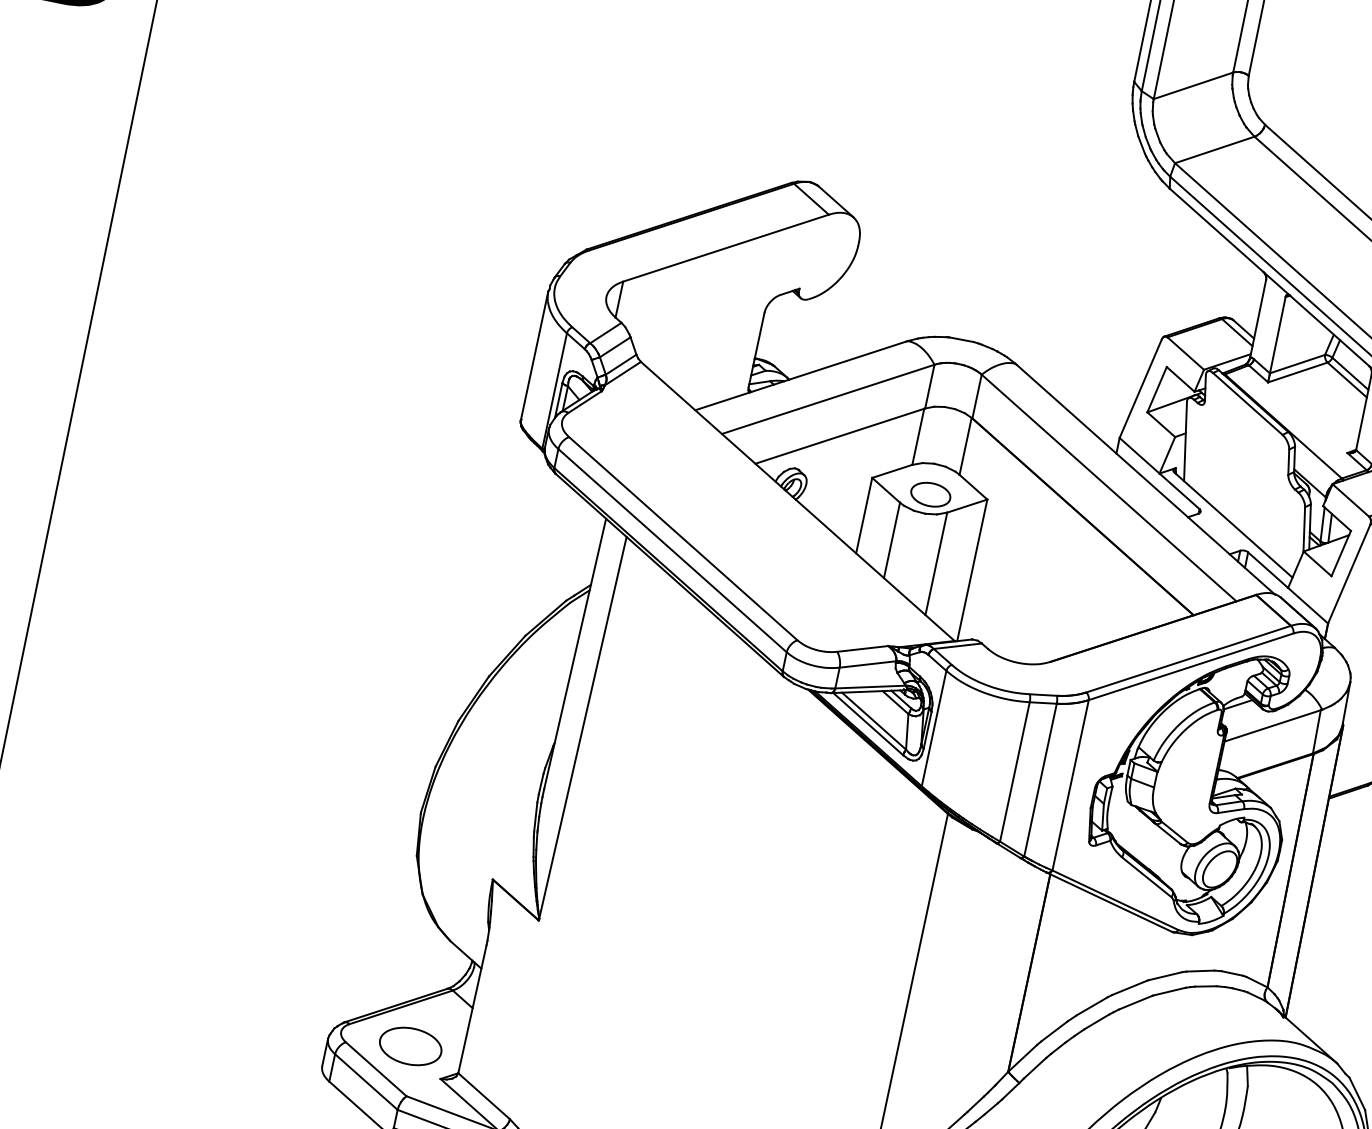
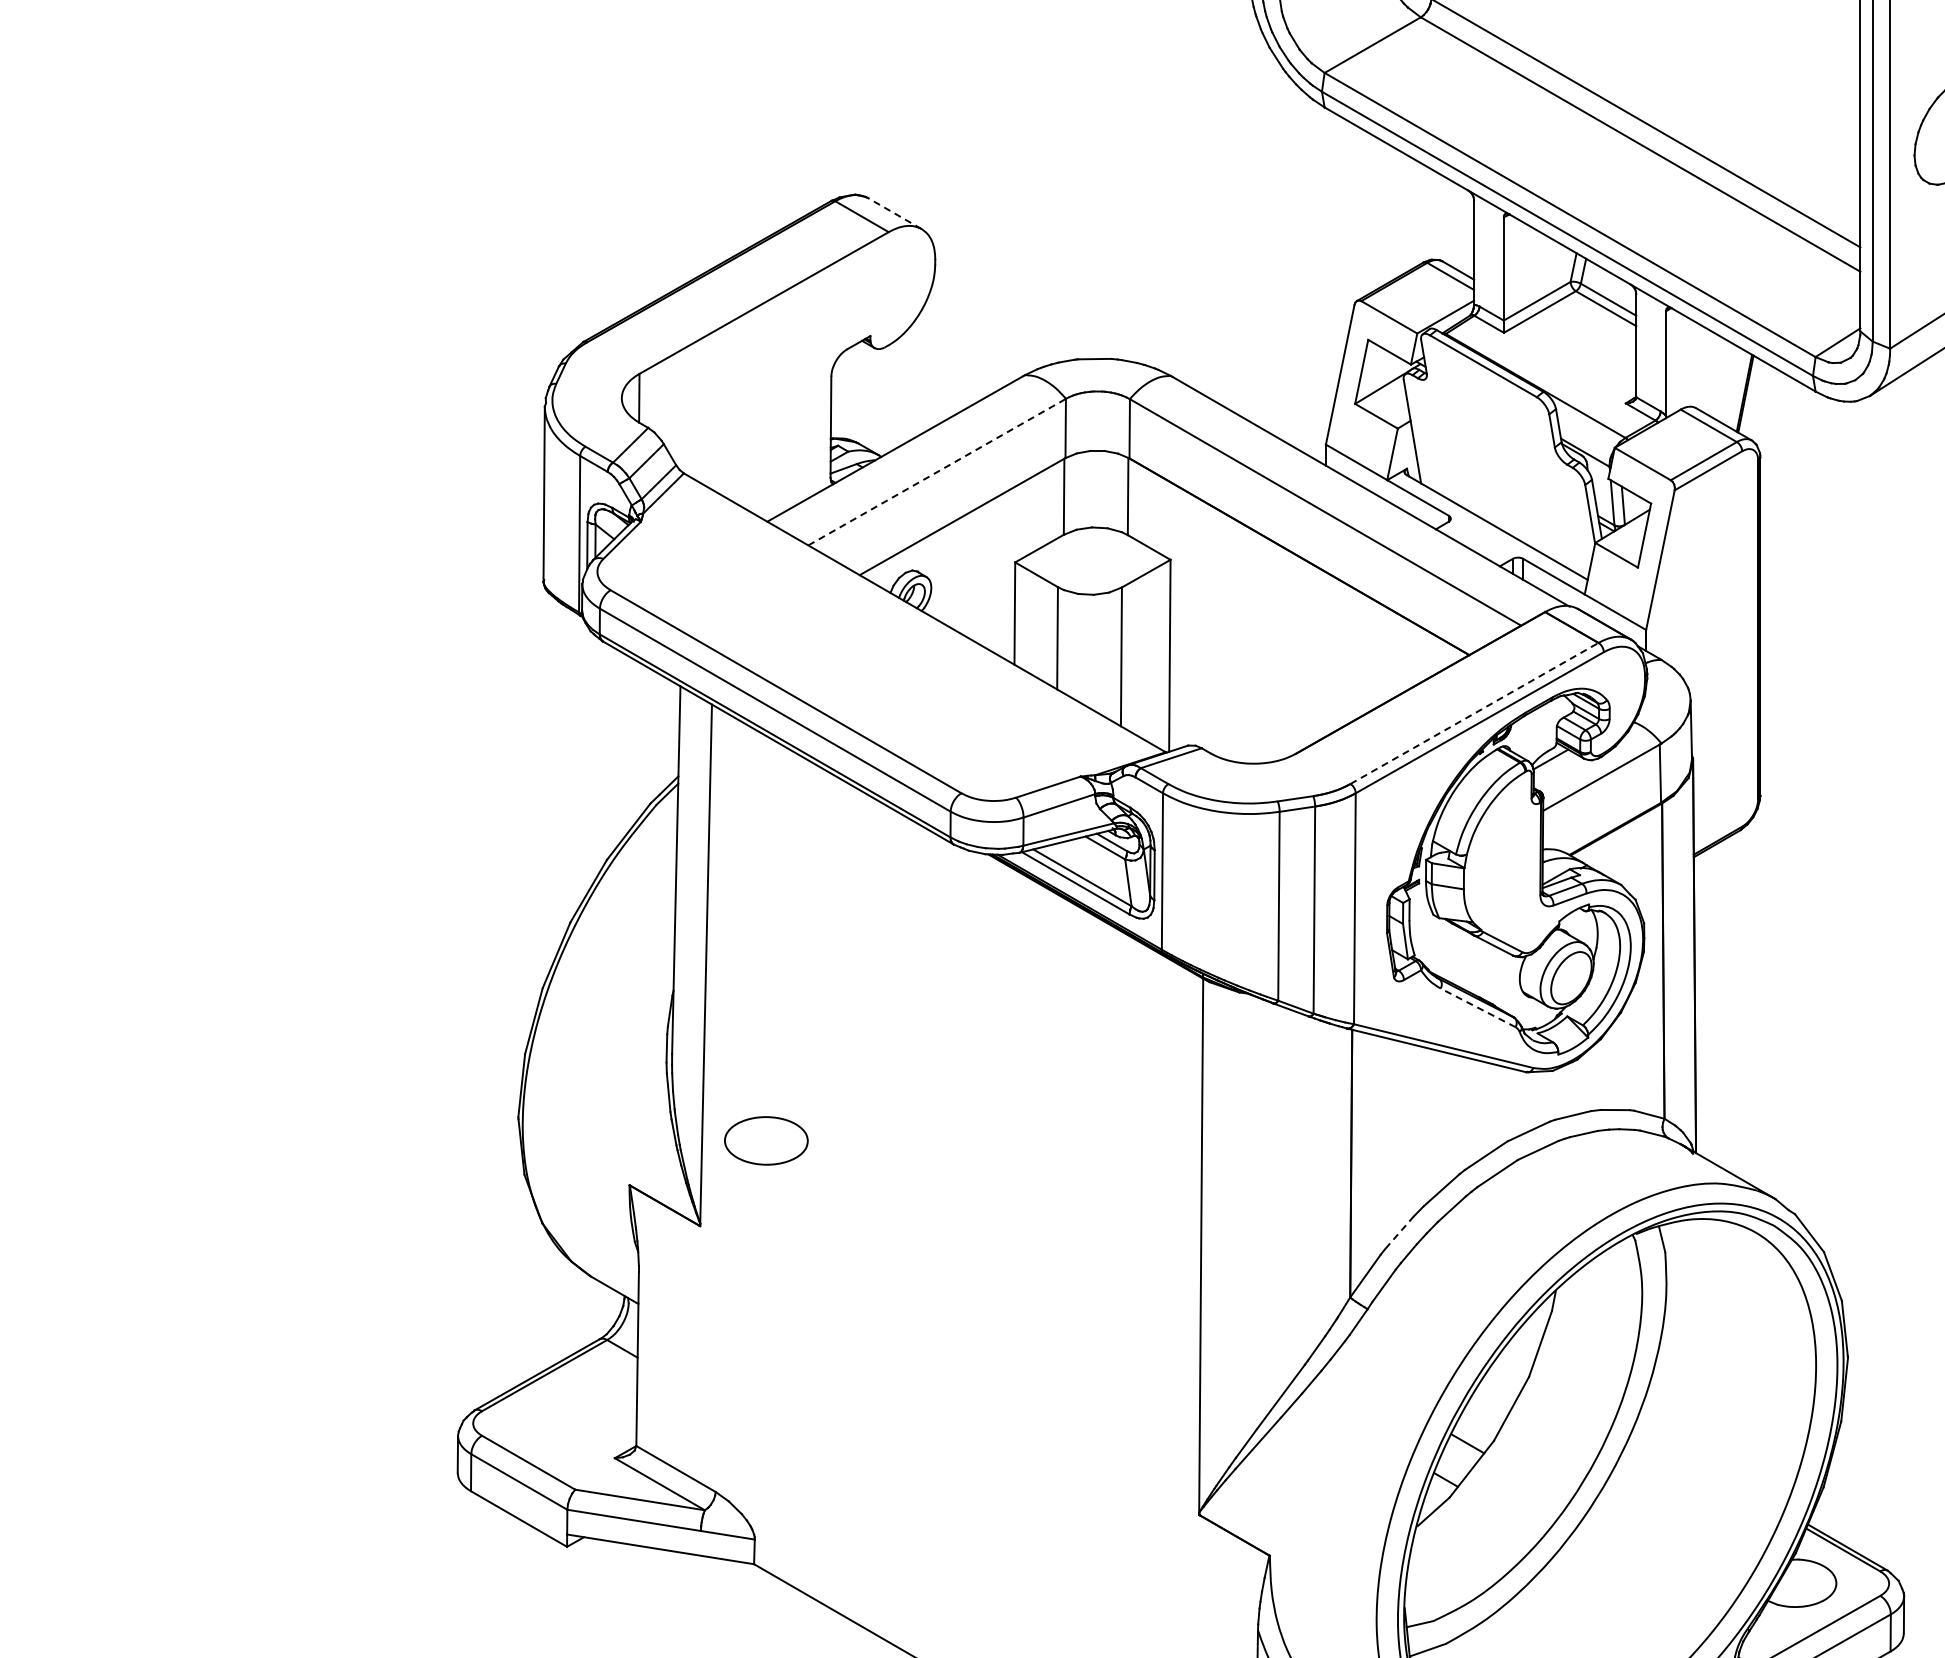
line: (835, 201) -> (894, 213), solid -> dashed
line: (828, 398) -> (937, 471), solid -> dashed
part: (930, 494) -> (1095, 568), removed
line: (1188, 659) -> (1474, 713), solid -> dashed
line: (1146, 876) -> (1477, 1007), solid -> dashed
line: (1054, 1031) -> (1399, 1232), solid -> dashed
part: (410, 1046) -> (766, 1140), moved

